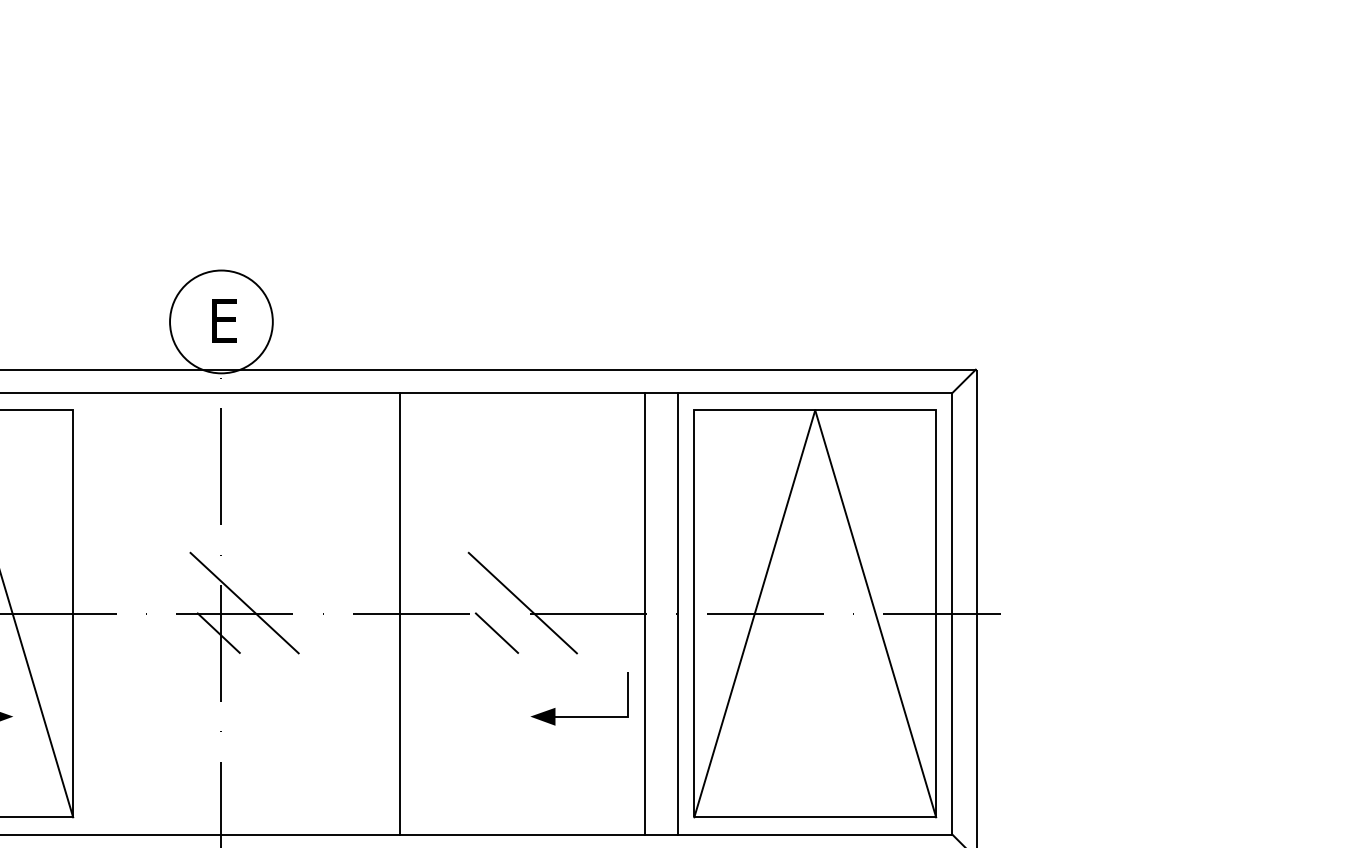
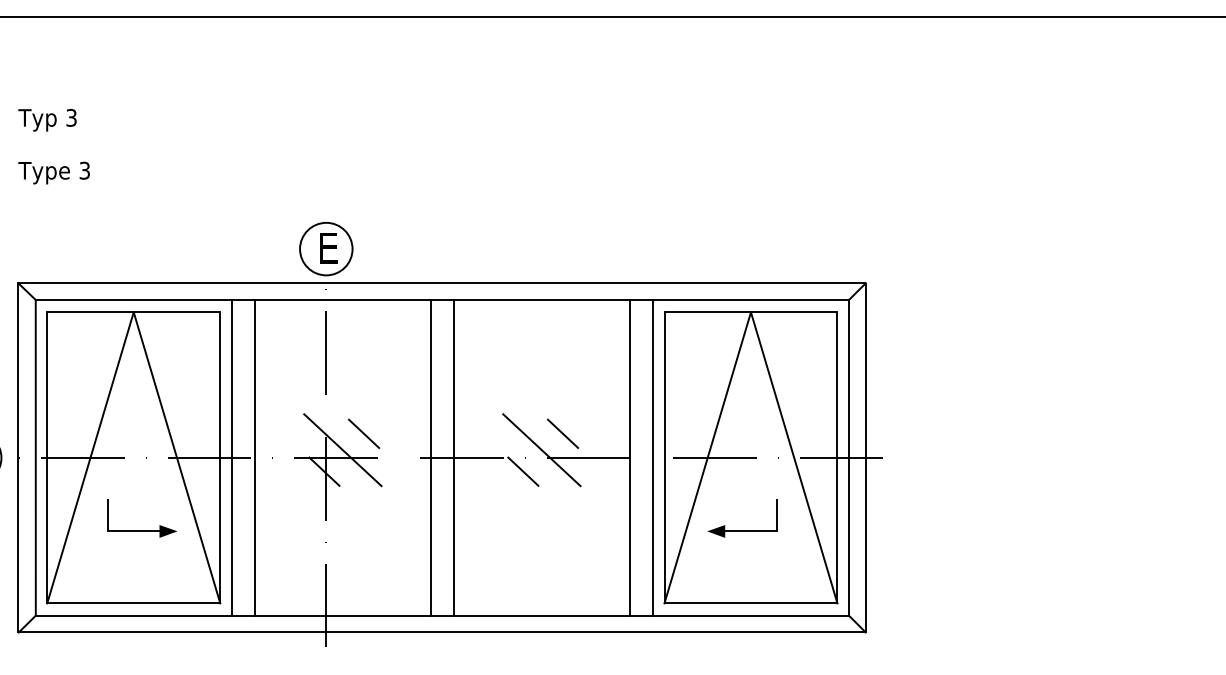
circle: (221, 321) -> (326, 248), size x0.71
line: (274, 579) -> (364, 433), added
line: (553, 579) -> (563, 433), added
line: (88, 613) -> (231, 457), added
line: (122, 613) -> (255, 457), added
line: (367, 613) -> (430, 457), added
part: (579, 715) -> (742, 530), moved

